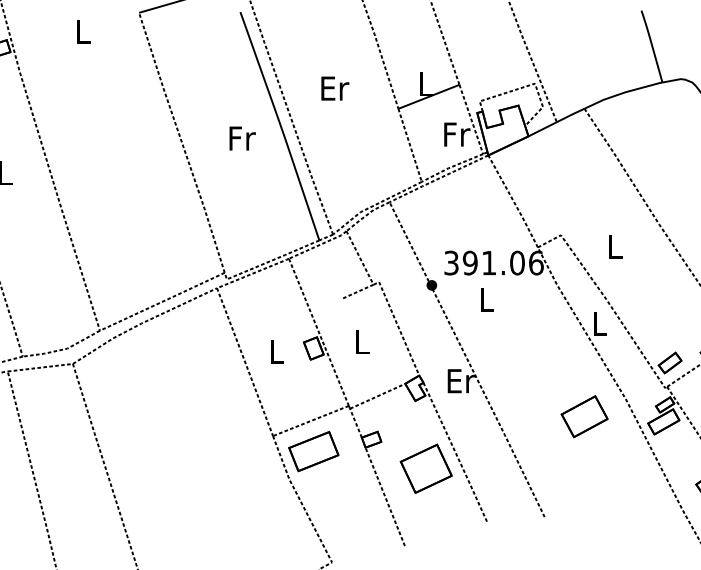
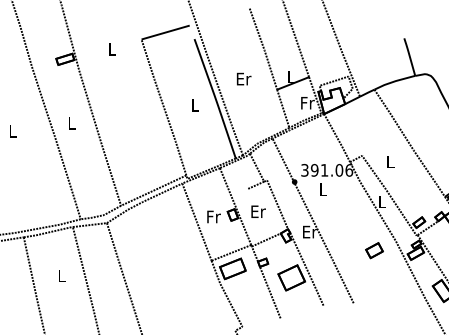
text: (242, 139) -> (195, 105), Fr -> L
text: (362, 341) -> (258, 211), L -> Er
text: (276, 351) -> (213, 216), L -> Fr
part: (584, 416) -> (374, 250), size x0.7

